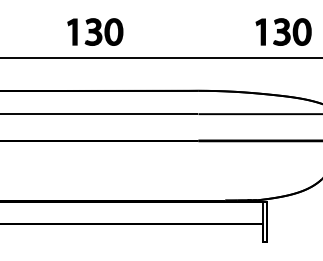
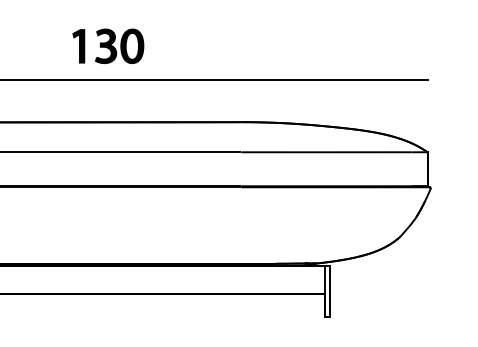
part: (283, 31) -> (351, 45), removed

